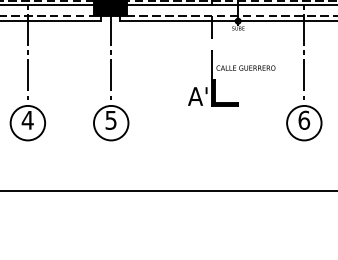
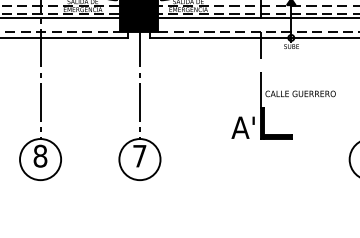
text: (27, 119) -> (40, 155), 4 -> 8
text: (110, 120) -> (139, 156), 5 -> 7

